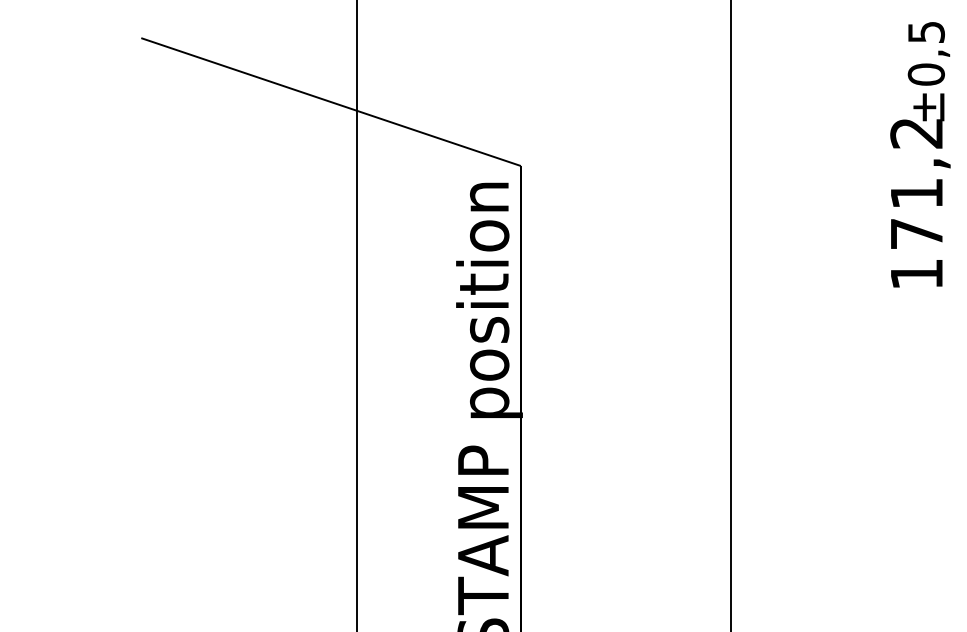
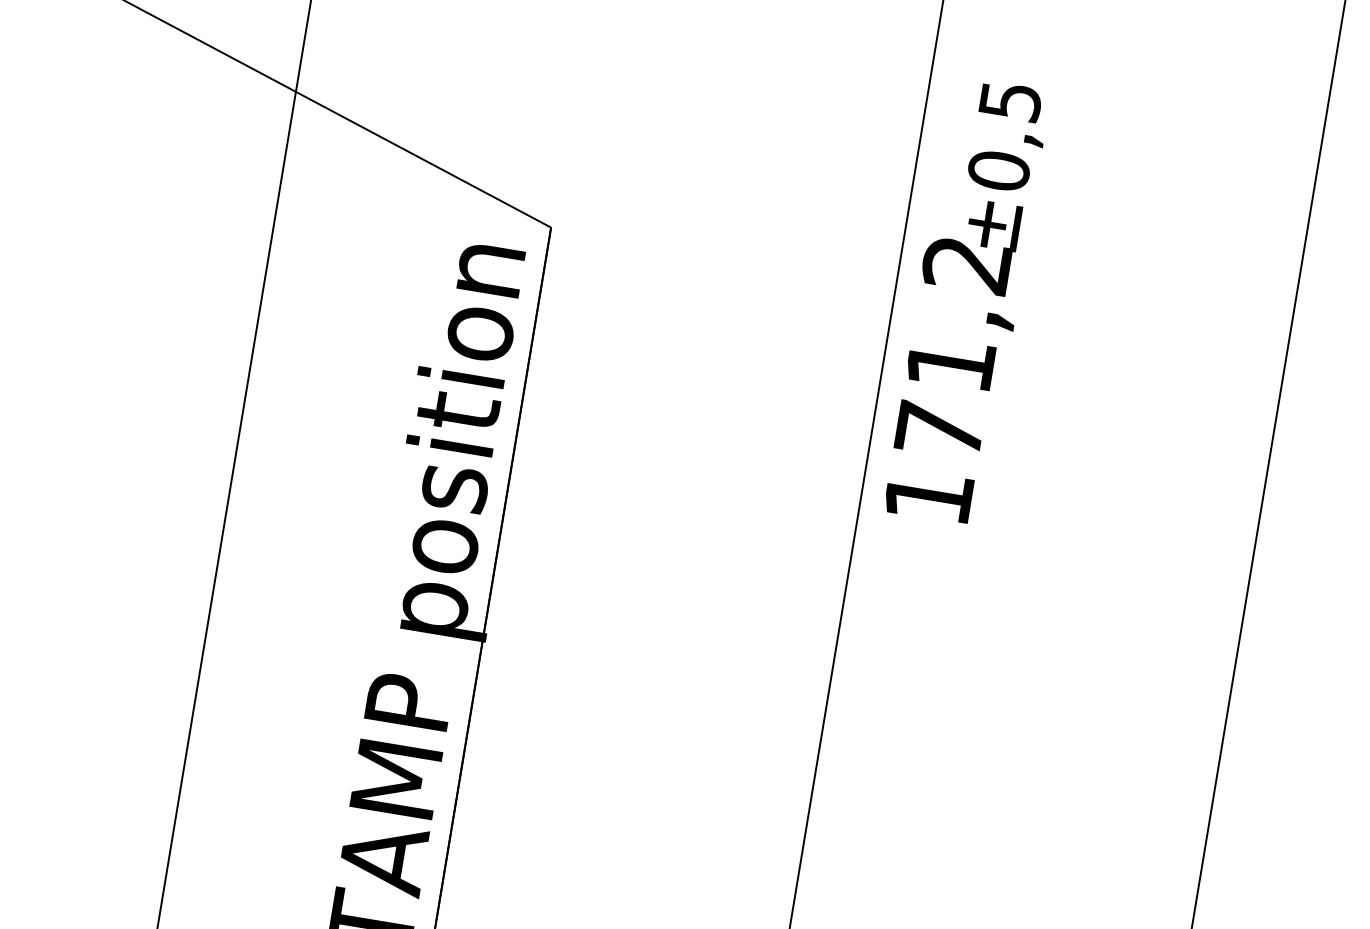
text: (920, 154) -> (967, 300), moved

